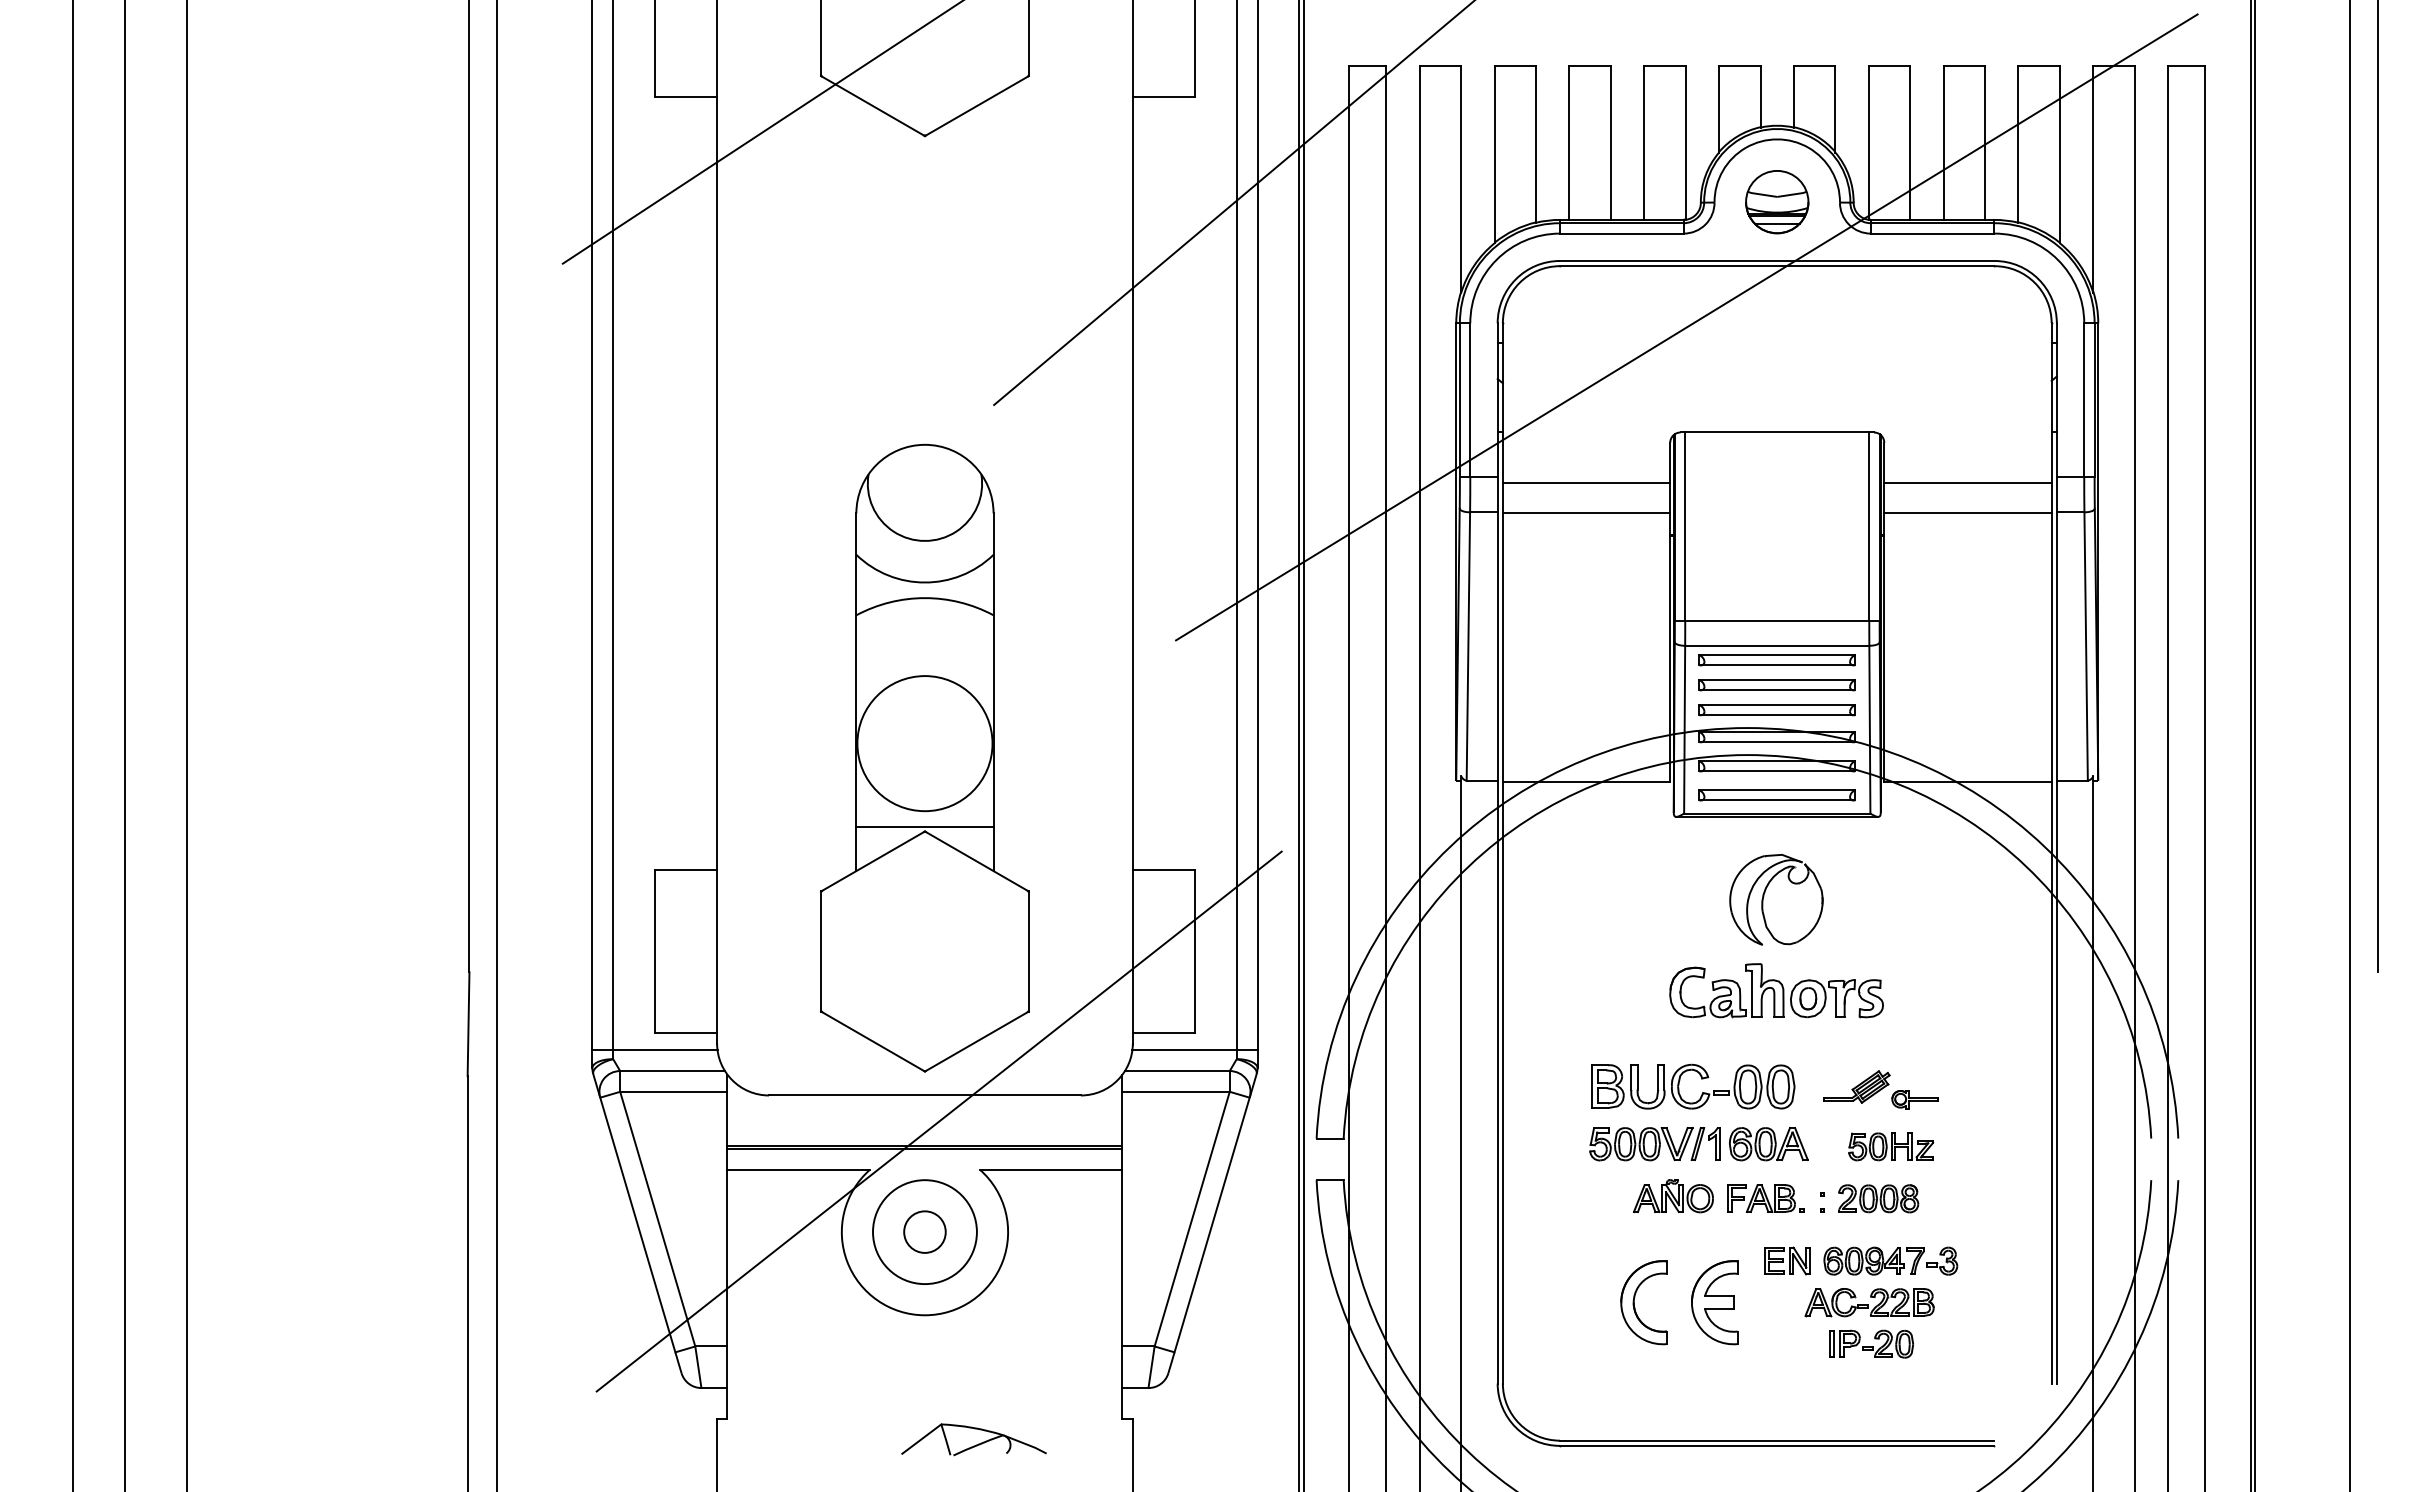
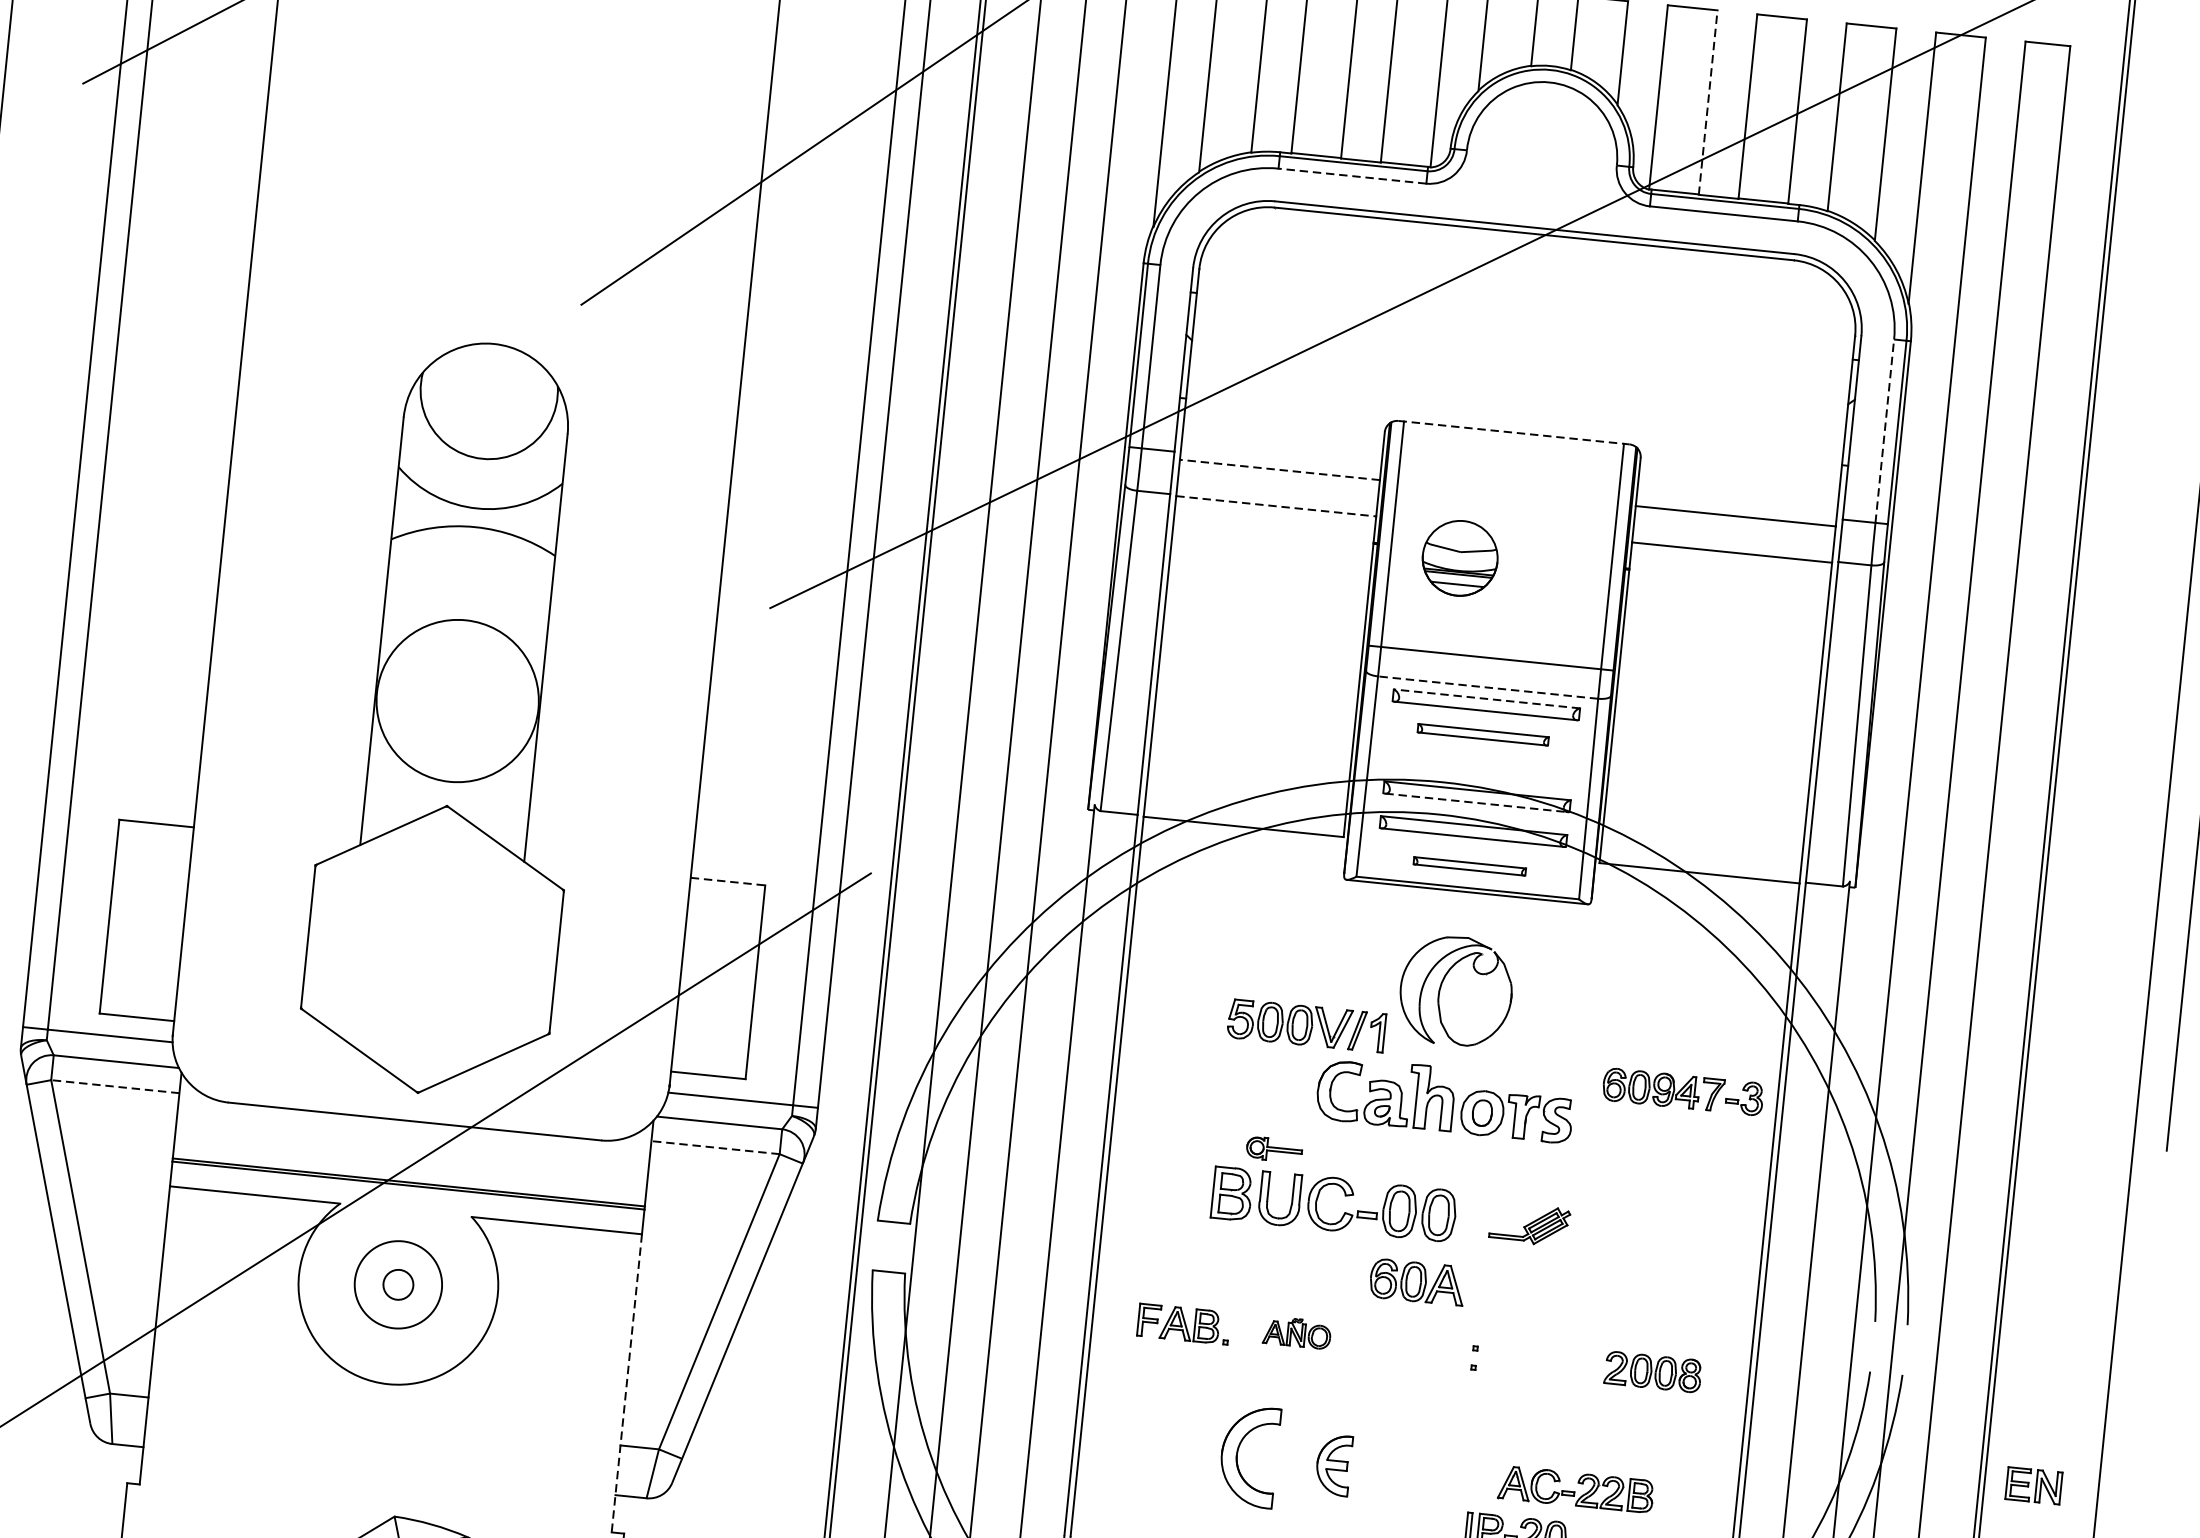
line: (1910, 142) -> (1708, 102), solid -> dashed
part: (1777, 202) -> (1460, 558), moved
line: (1621, 233) -> (1352, 175), solid -> dashed
line: (2084, 400) -> (1885, 431), solid -> dashed
line: (1777, 432) -> (1514, 432), solid -> dashed
line: (1586, 483) -> (1279, 470), solid -> dashed
line: (1586, 513) -> (1276, 506), solid -> dashed
line: (1776, 645) -> (1487, 687), solid -> dashed
line: (1777, 655) -> (1487, 699), solid -> dashed
part: (1776, 685) -> (1482, 734), size x0.7
part: (1776, 710) -> (1479, 764), removed
line: (1777, 742) -> (1476, 803), solid -> dashed
part: (1776, 795) -> (1469, 866), size x0.6
line: (924, 826) -> (447, 800), removed
line: (1164, 870) -> (728, 881), solid -> dashed
line: (673, 1091) -> (114, 1086), solid -> dashed
line: (1176, 1091) -> (716, 1147), solid -> dashed
part: (1914, 1099) -> (1273, 1149), moved
part: (1654, 1144) -> (1305, 1026), moved
part: (1891, 1146) -> (1563, 1299), removed
part: (1673, 1196) -> (1297, 1333), size x0.7
part: (1765, 1198) -> (1183, 1323), moved
part: (1878, 1198) -> (1653, 1371), moved
circle: (924, 1231) -> (397, 1284), size x0.6
circle: (924, 1232) -> (397, 1285), size x0.7
part: (1787, 1260) -> (2034, 1485), moved
part: (1890, 1260) -> (1682, 1090), moved
line: (1122, 1294) -> (626, 1383), solid -> dashed
part: (1714, 1302) -> (1333, 1464), size x0.6
part: (1869, 1302) -> (1576, 1489), moved

